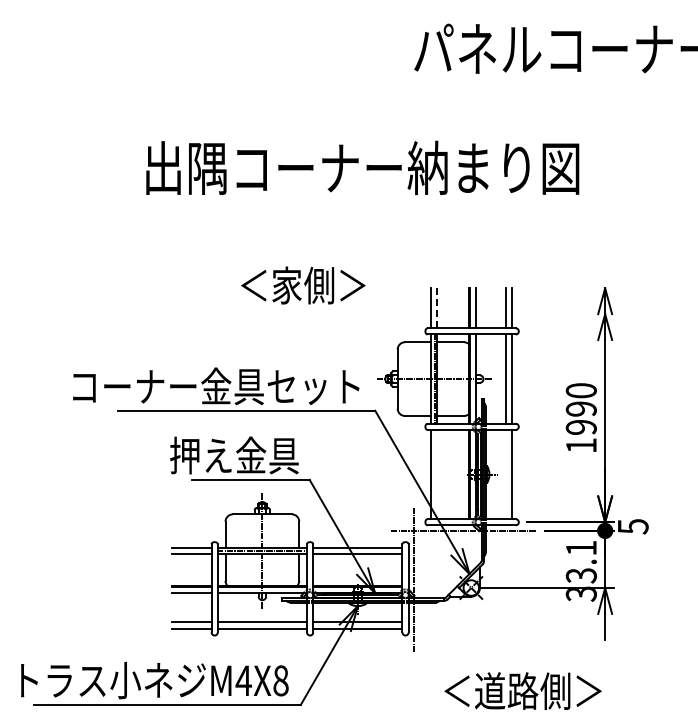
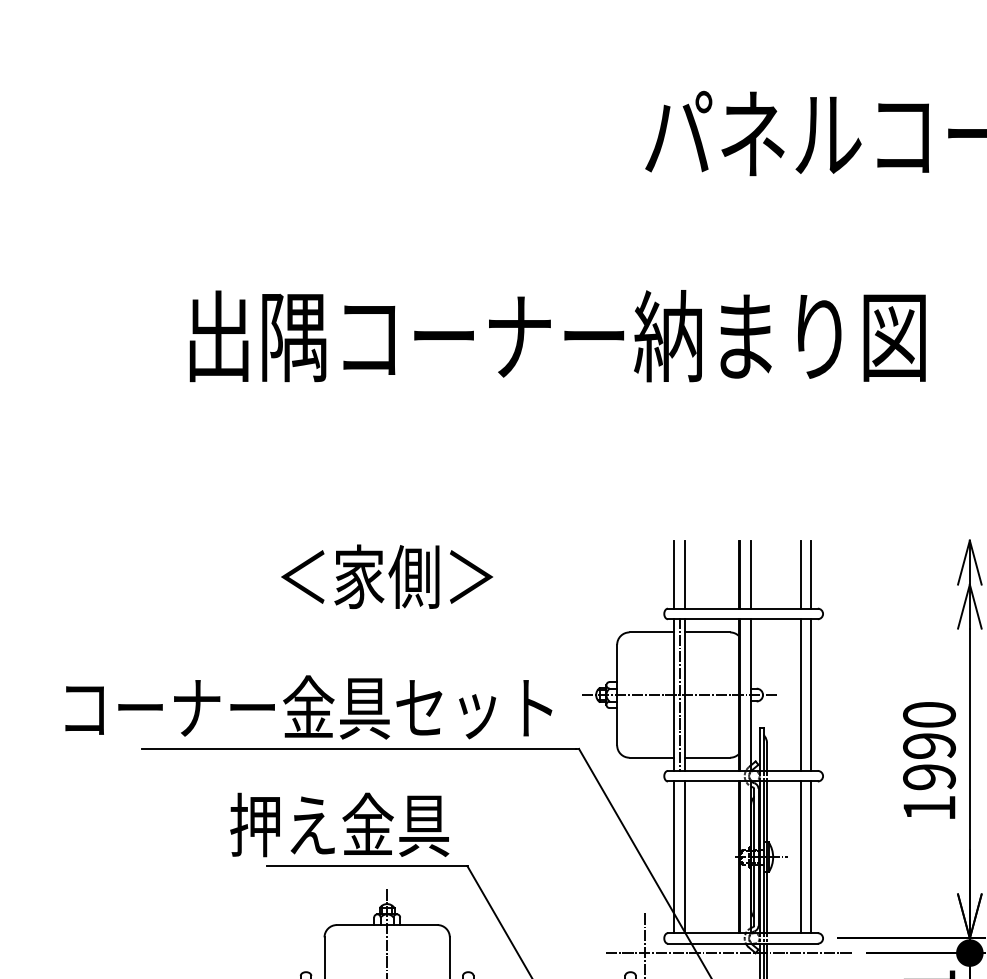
text: (303, 285) -> (387, 576), moved
line: (437, 308) -> (684, 575), dashed -> solid
line: (437, 474) -> (684, 857), added
line: (505, 474) -> (800, 857), added

